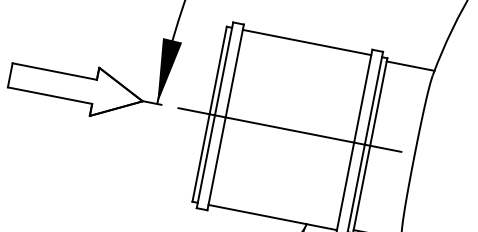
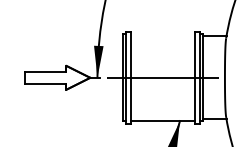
line: (305, 42) -> (162, 34), removed

